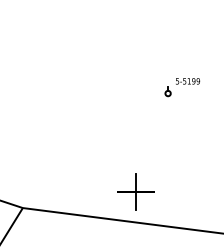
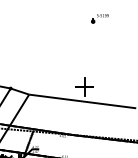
part: (181, 87) -> (99, 18), moved

